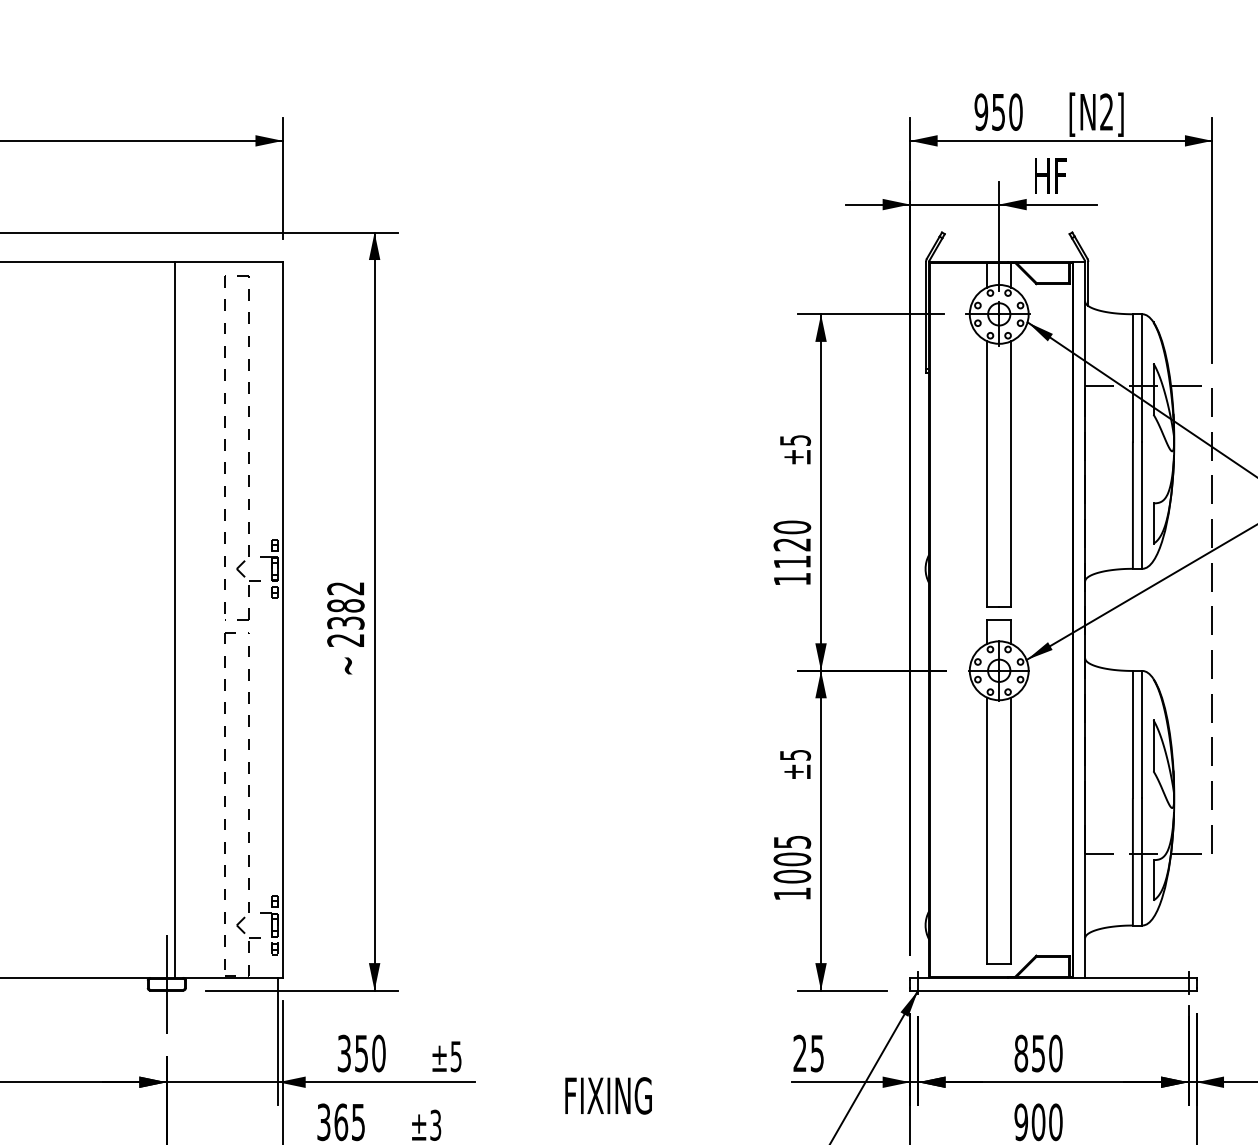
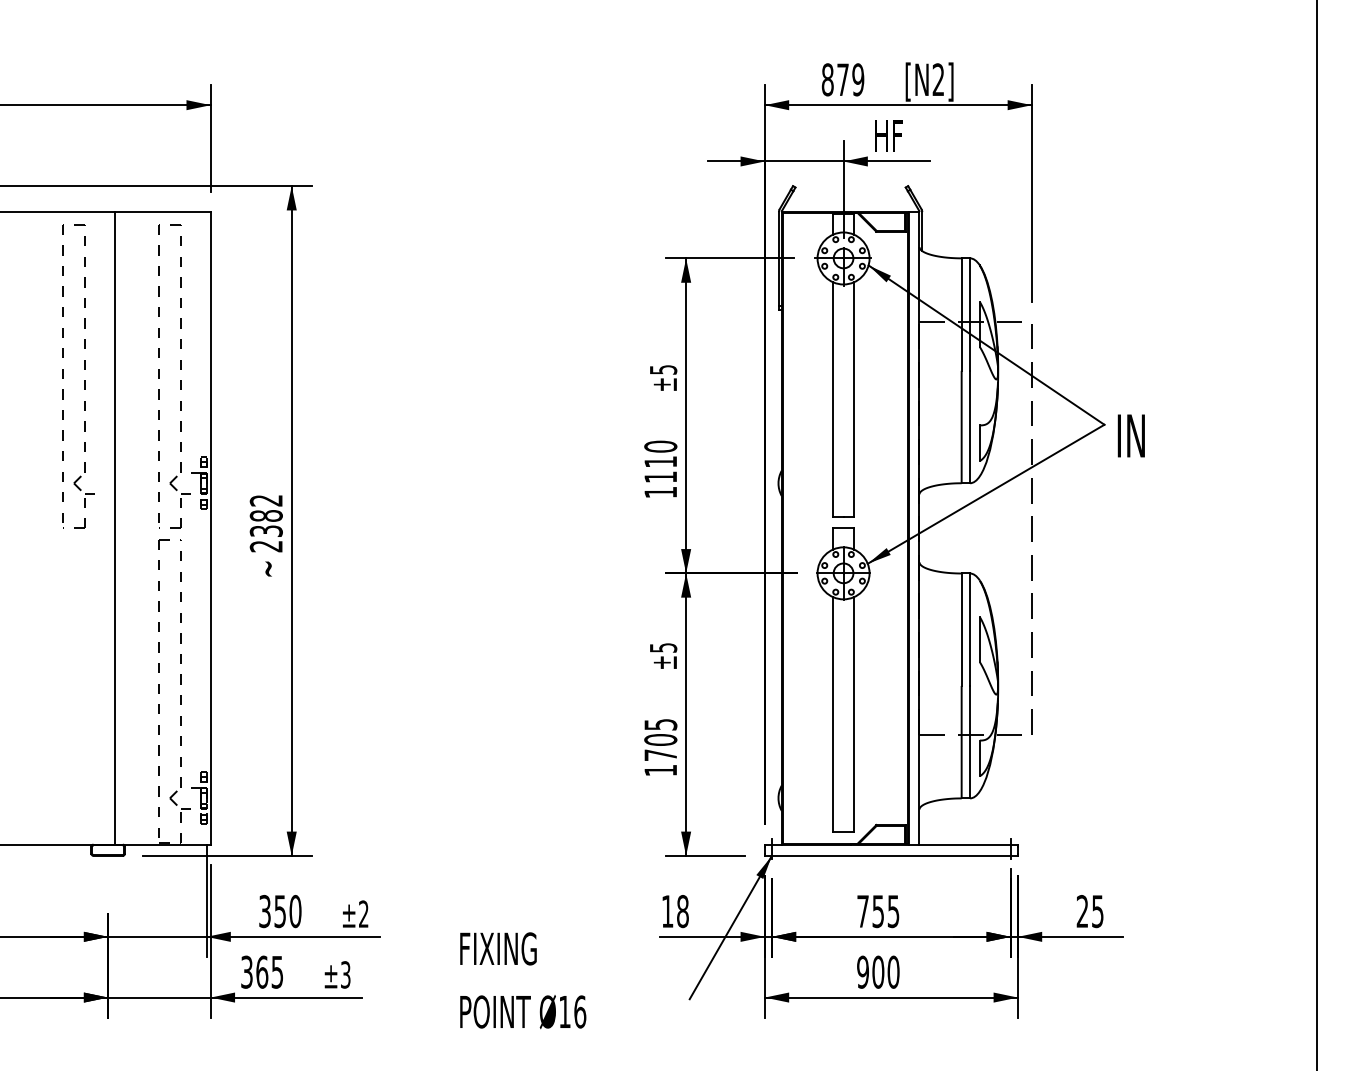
text: (998, 111) -> (842, 79), 950 -> 879
part: (140, 452) -> (84, 380), added
text: (792, 544) -> (660, 461), 1120 -> 1110
text: (792, 876) -> (660, 755), 1005 -> 1705
line: (167, 984) -> (108, 850), removed
text: (807, 1053) -> (674, 911), 25 -> 18
text: (1038, 1053) -> (878, 911), 850 -> 755
text: (455, 1055) -> (363, 913), ±5 -> ±2

